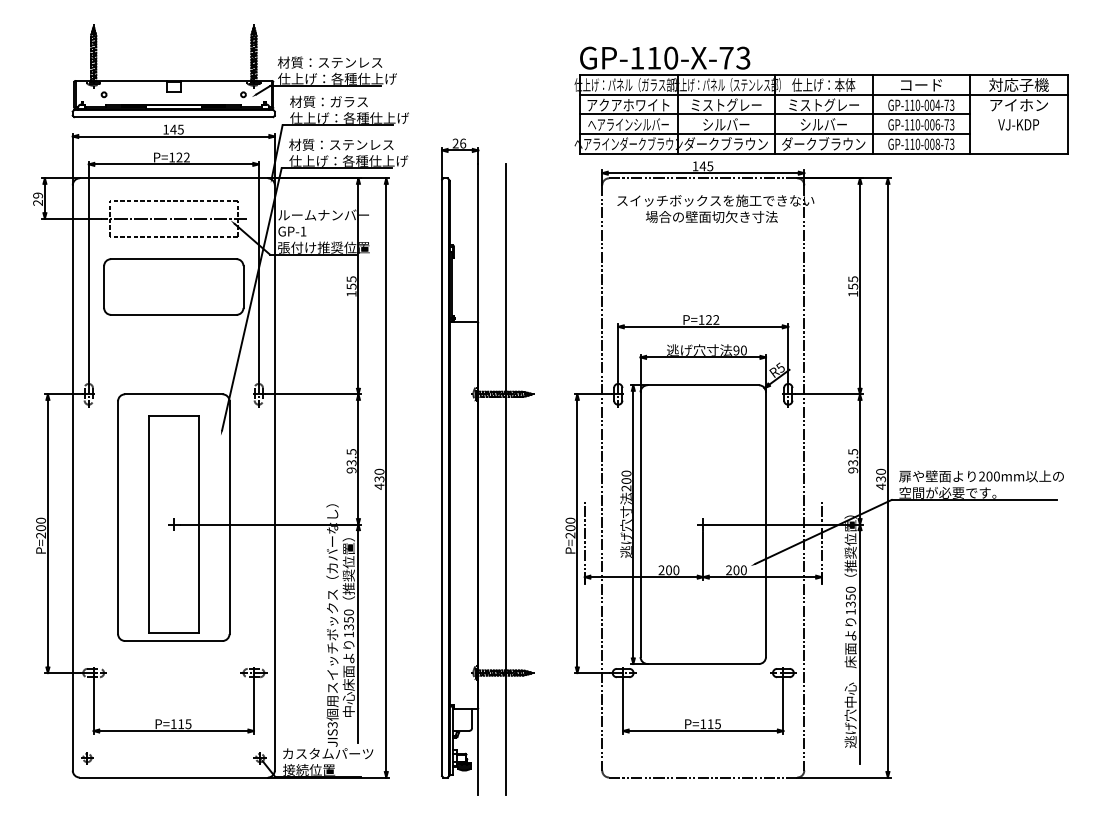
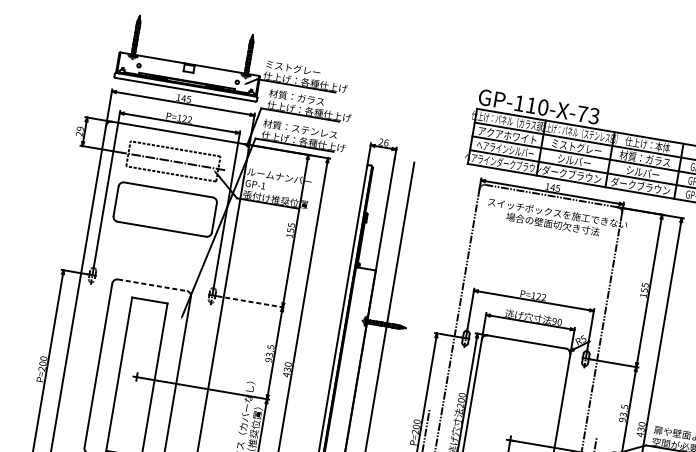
text: (329, 62) -> (301, 69), 材質：ステンレス -> ミストグレー
text: (822, 105) -> (644, 158), ミストグレー -> 材質：ガラス
line: (173, 394) -> (152, 285), solid -> dashed
line: (313, 394) -> (250, 302), solid -> dashed

